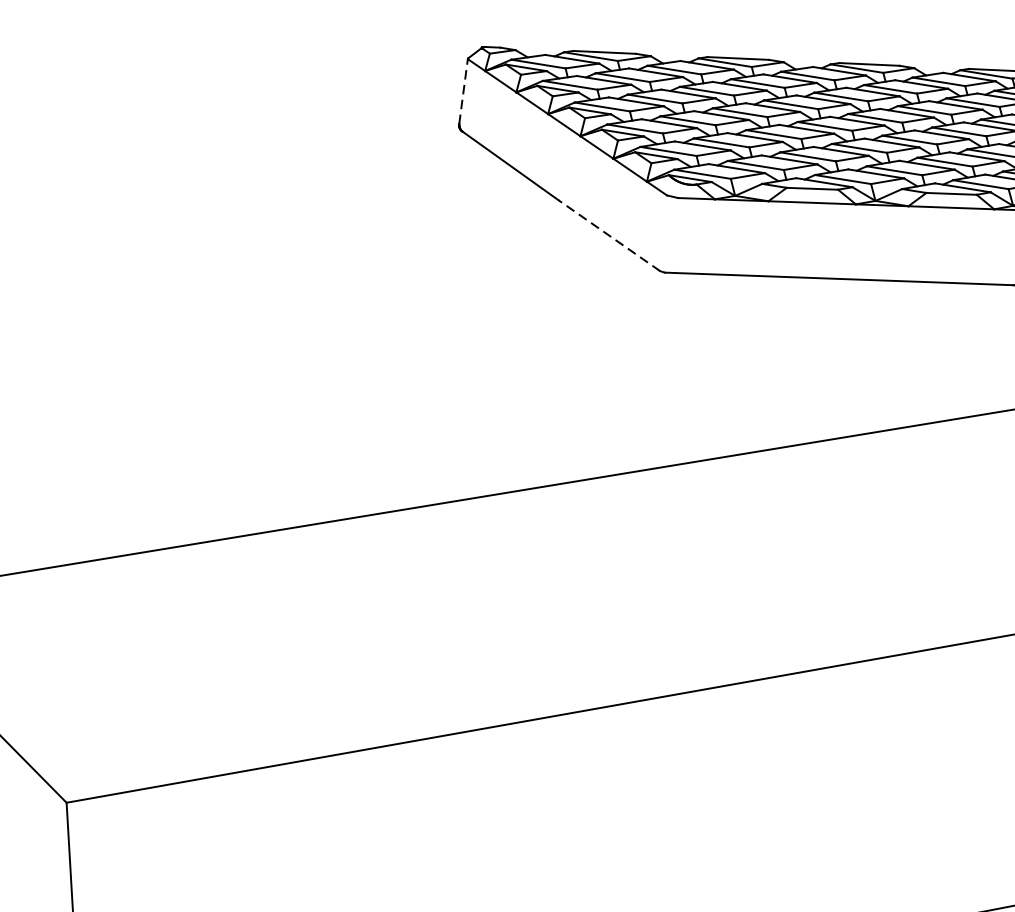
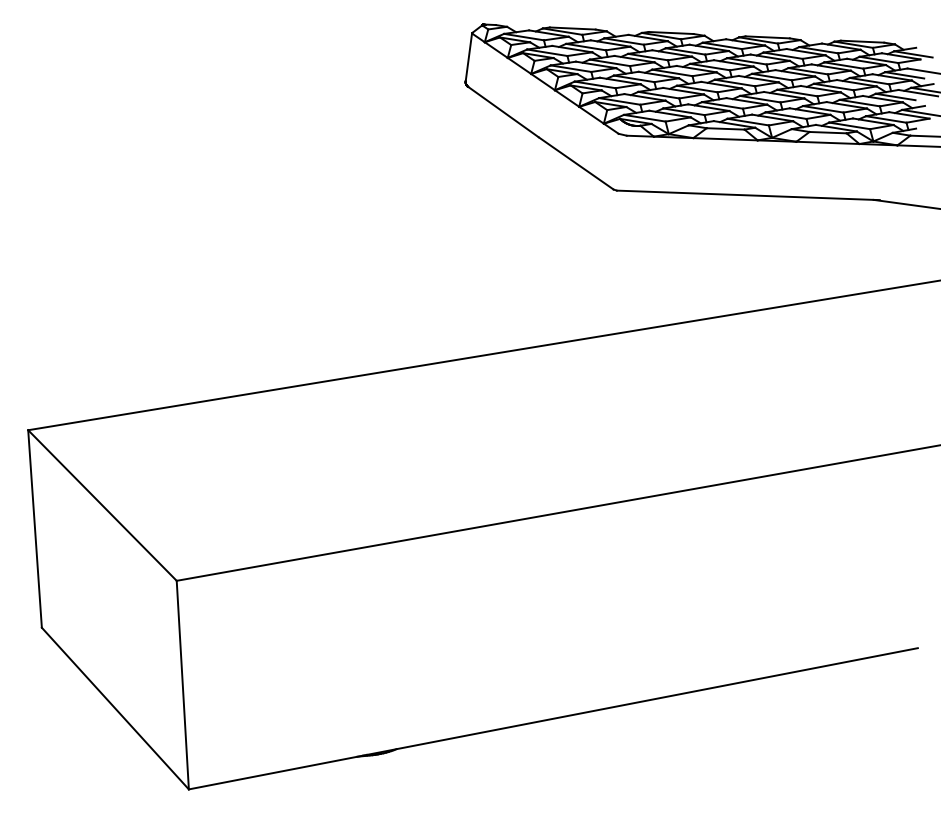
line: (463, 90) -> (468, 56), dashed -> solid
line: (609, 235) -> (576, 163), dashed -> solid

